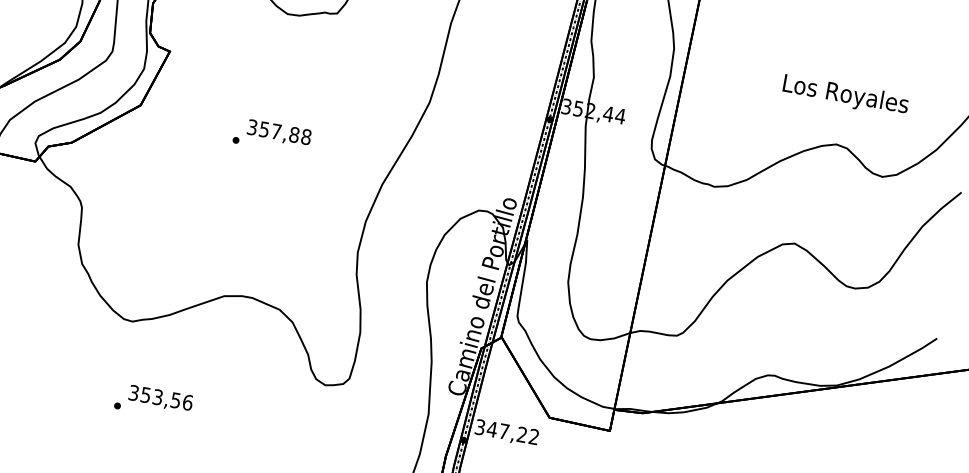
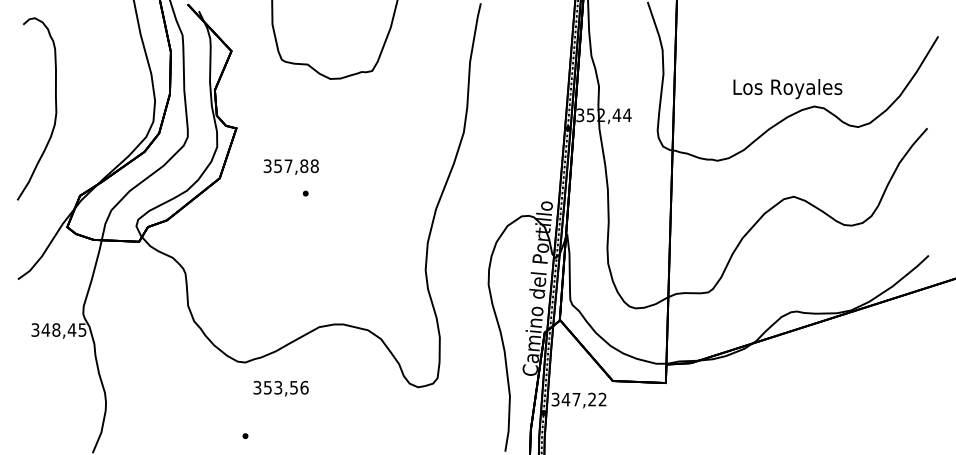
text: (845, 96) -> (787, 89), moved
text: (278, 132) -> (290, 166), moved
text: (160, 398) -> (280, 388), moved

